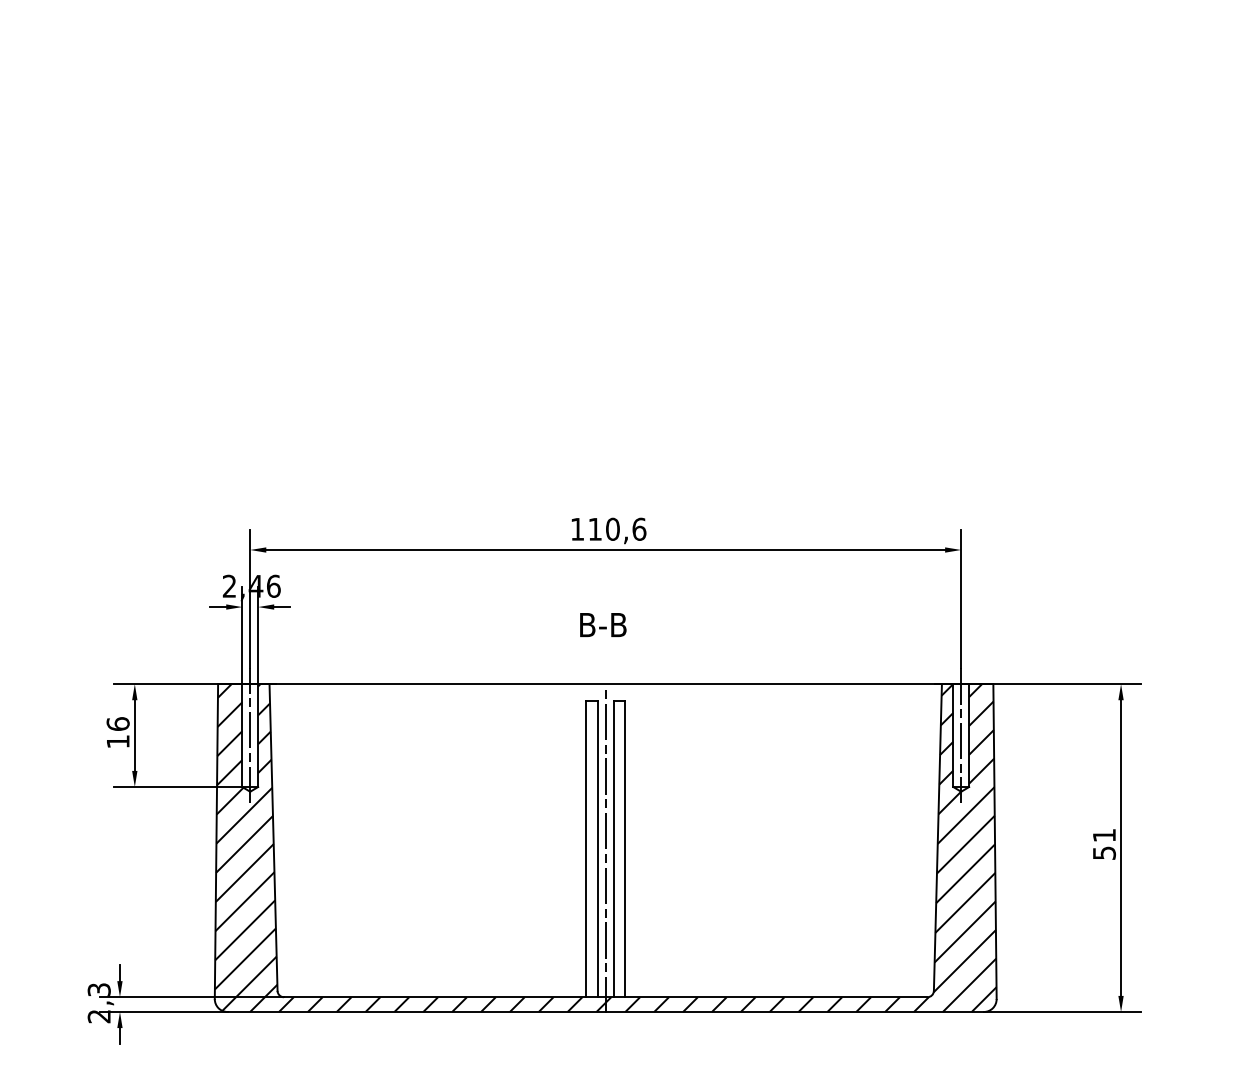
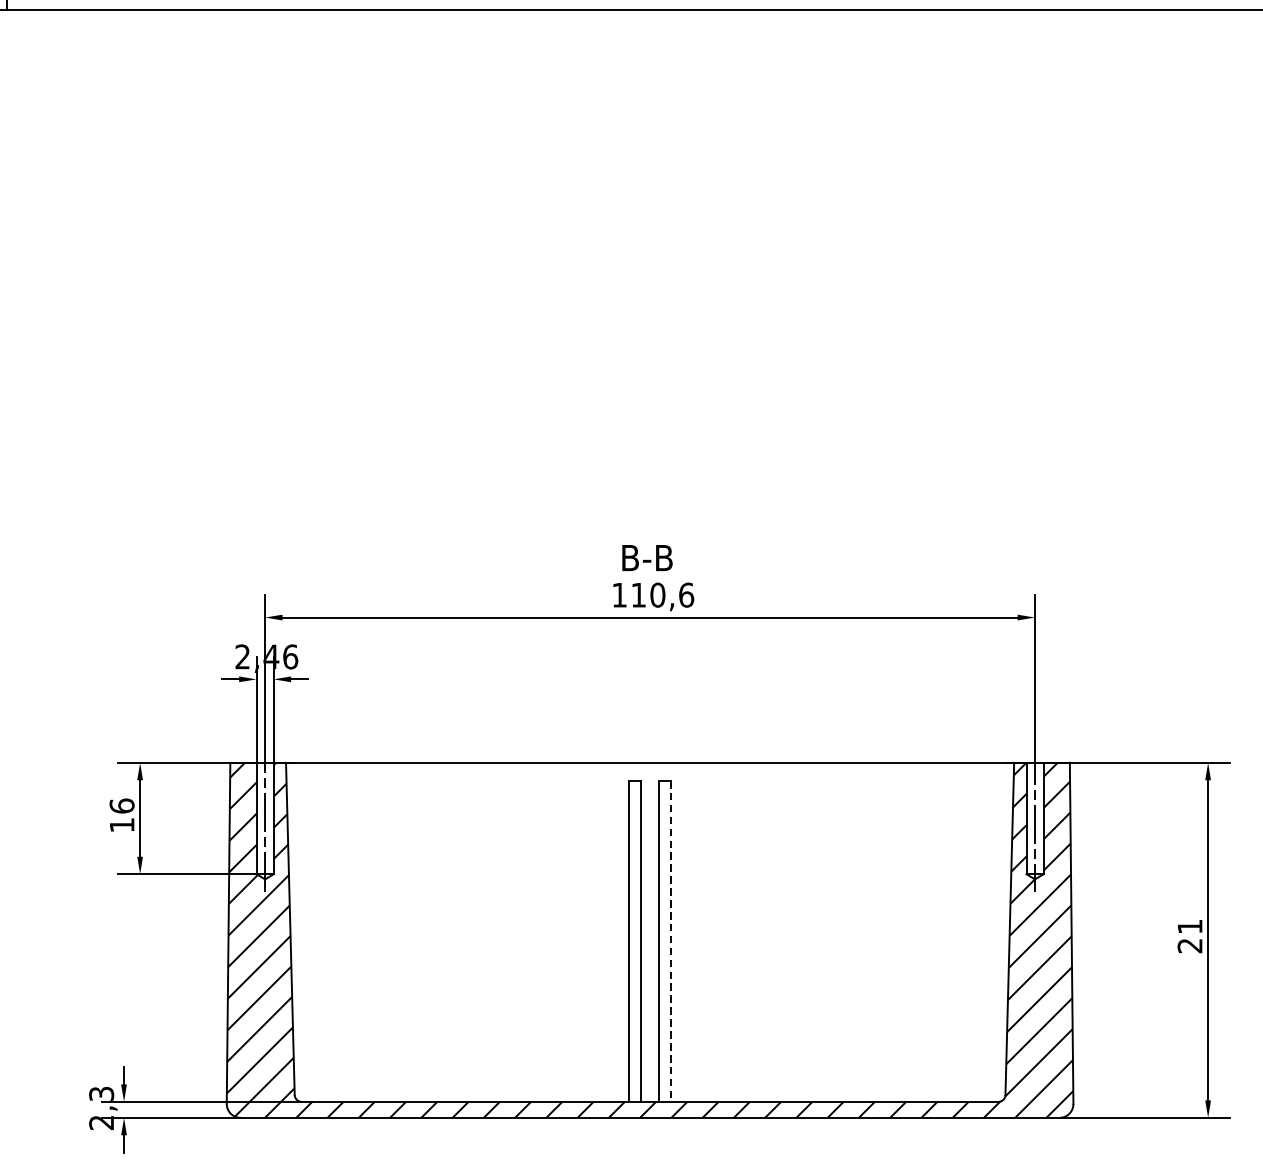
text: (603, 624) -> (647, 557), moved
line: (605, 848) -> (649, 940), removed
line: (625, 849) -> (671, 941), solid -> dashed
text: (1104, 852) -> (1190, 945), 51 -> 21

